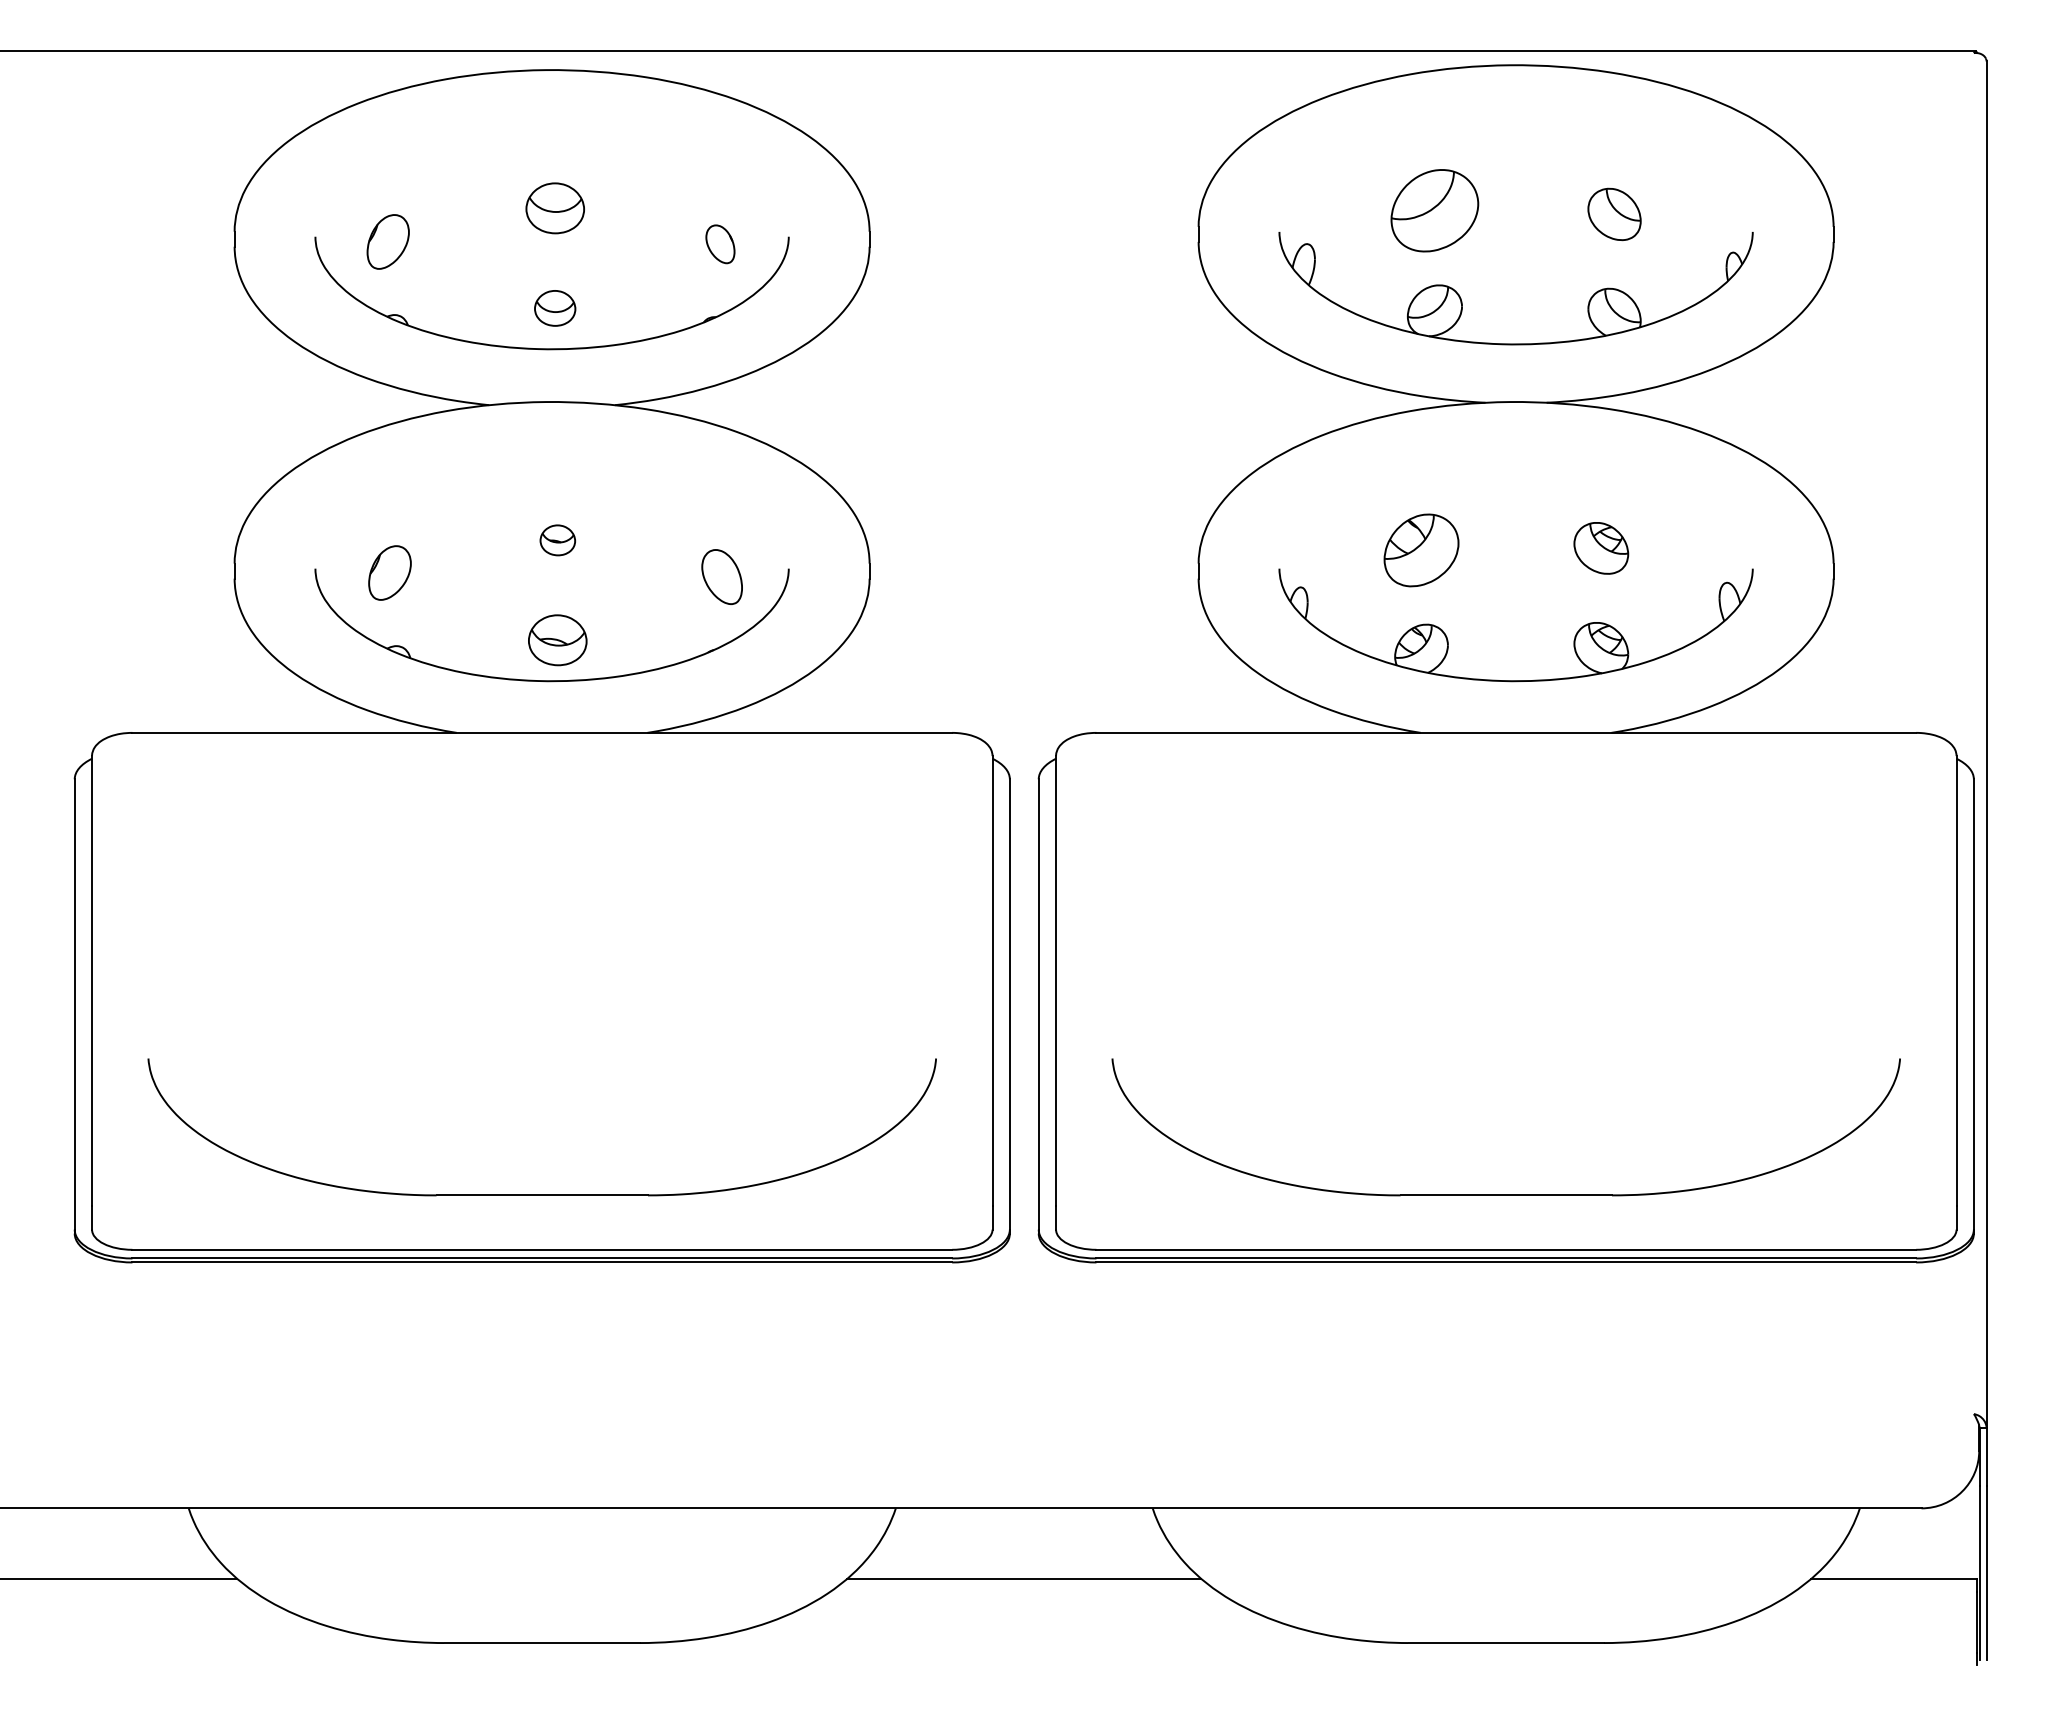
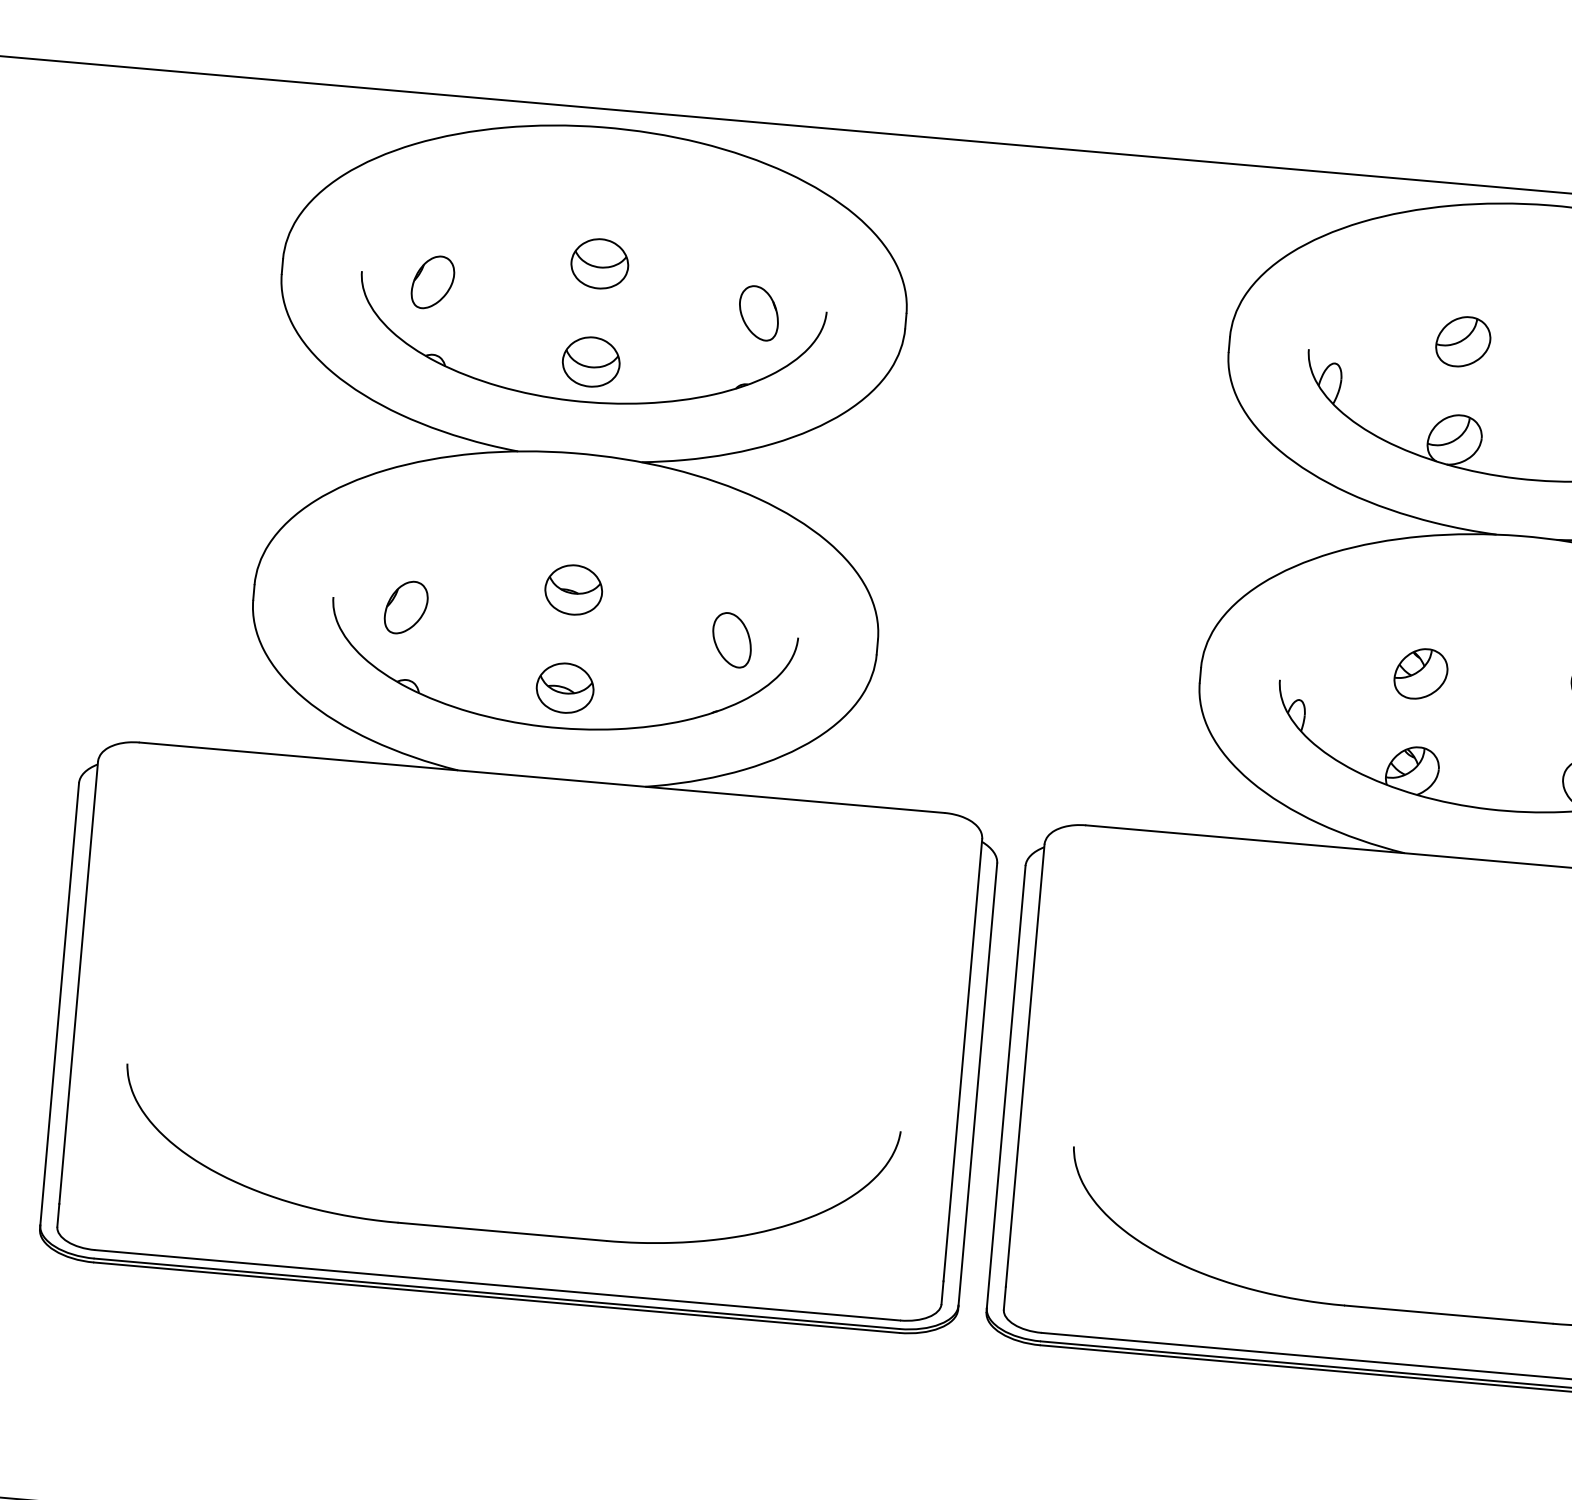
part: (1434, 210) -> (1462, 341), size x0.62
part: (720, 244) -> (759, 313), size x1.43
part: (554, 308) -> (590, 362), size x1.43
part: (557, 540) -> (573, 590), size x1.67
part: (1421, 549) -> (1421, 673), size x0.71

